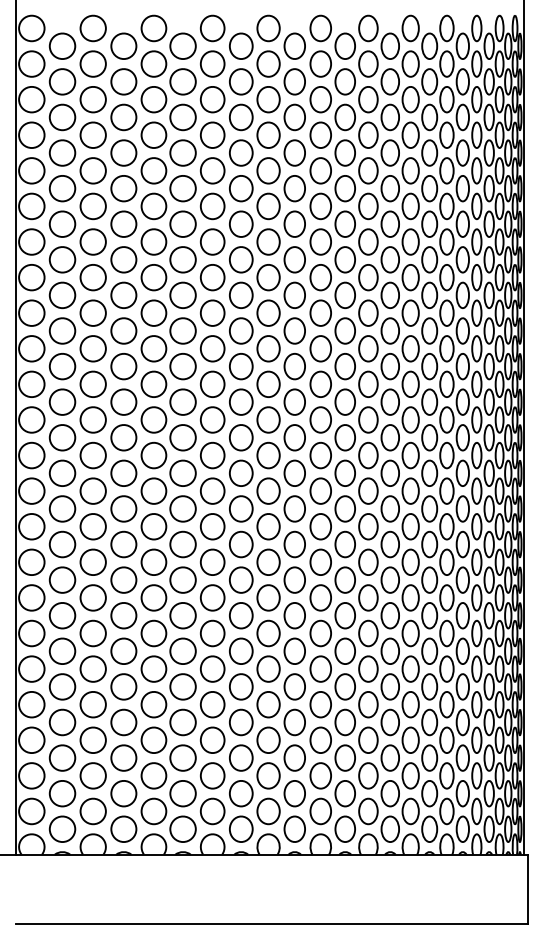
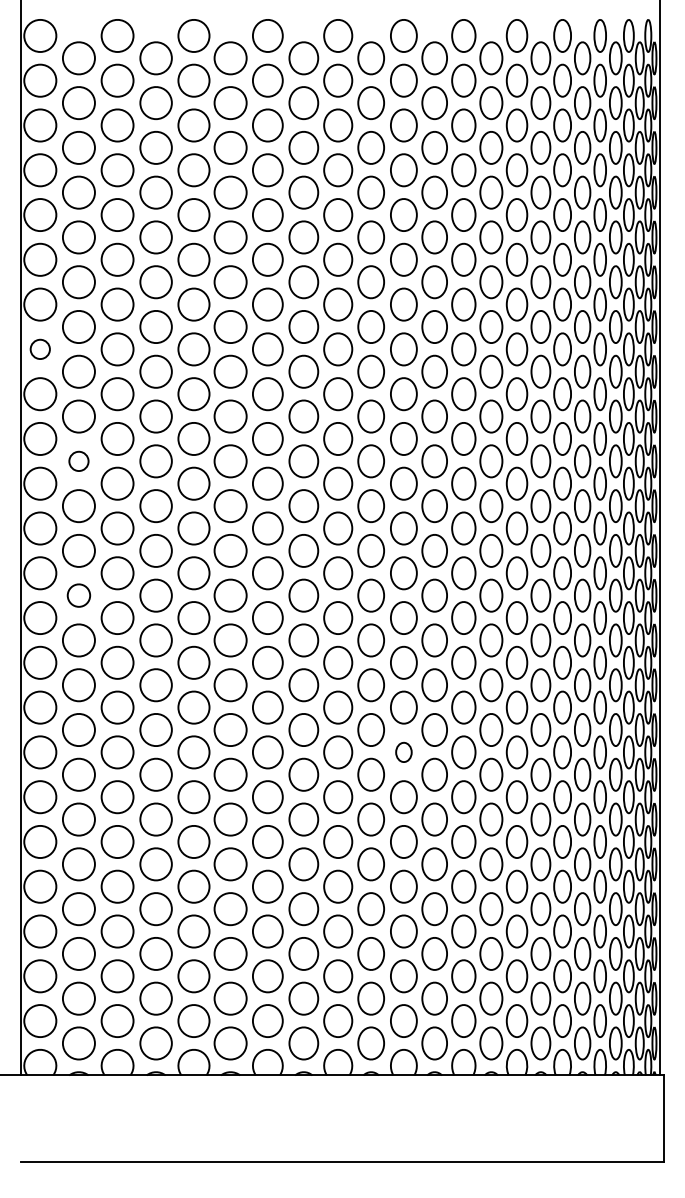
circle: (31, 277) -> (40, 349), size x0.6
part: (62, 366) -> (78, 461), size x0.6
part: (62, 473) -> (78, 595), size x0.7
part: (320, 598) -> (403, 752), size x0.6

